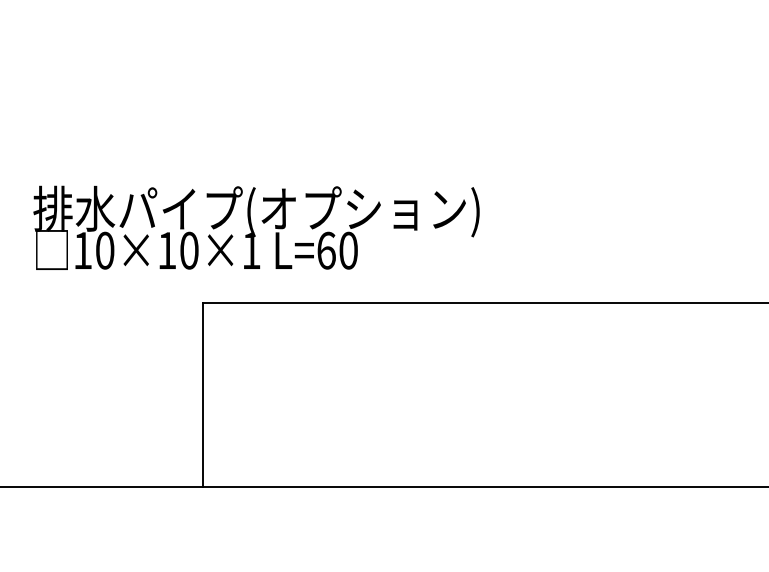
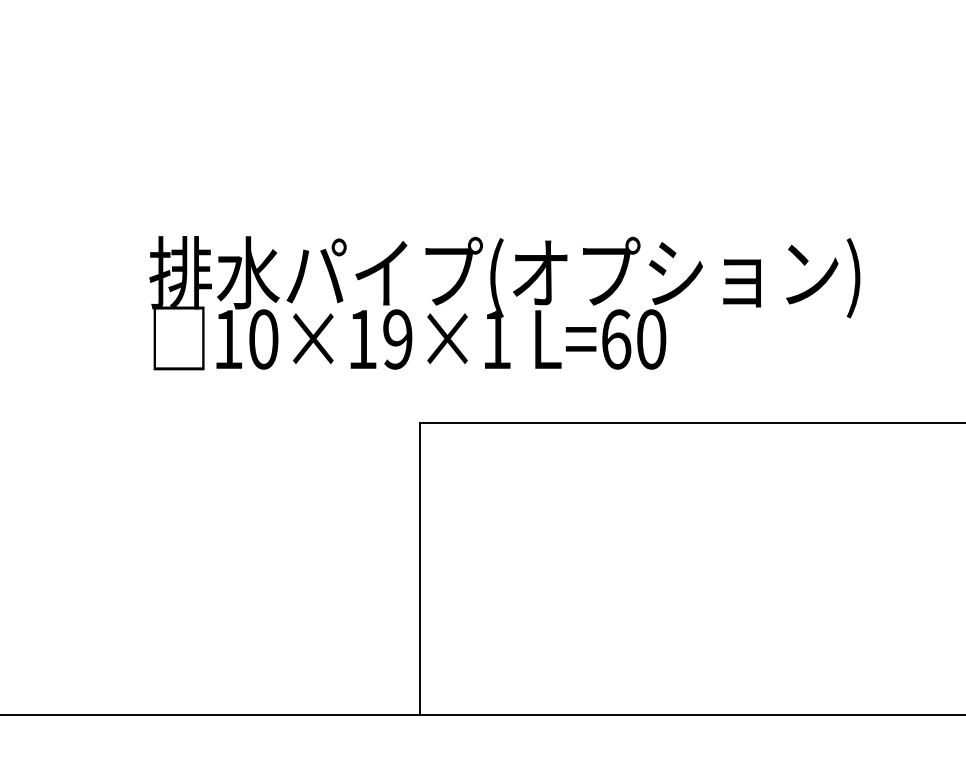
text: (189, 250) -> (398, 339), 10×10×1 -> 10×19×1

